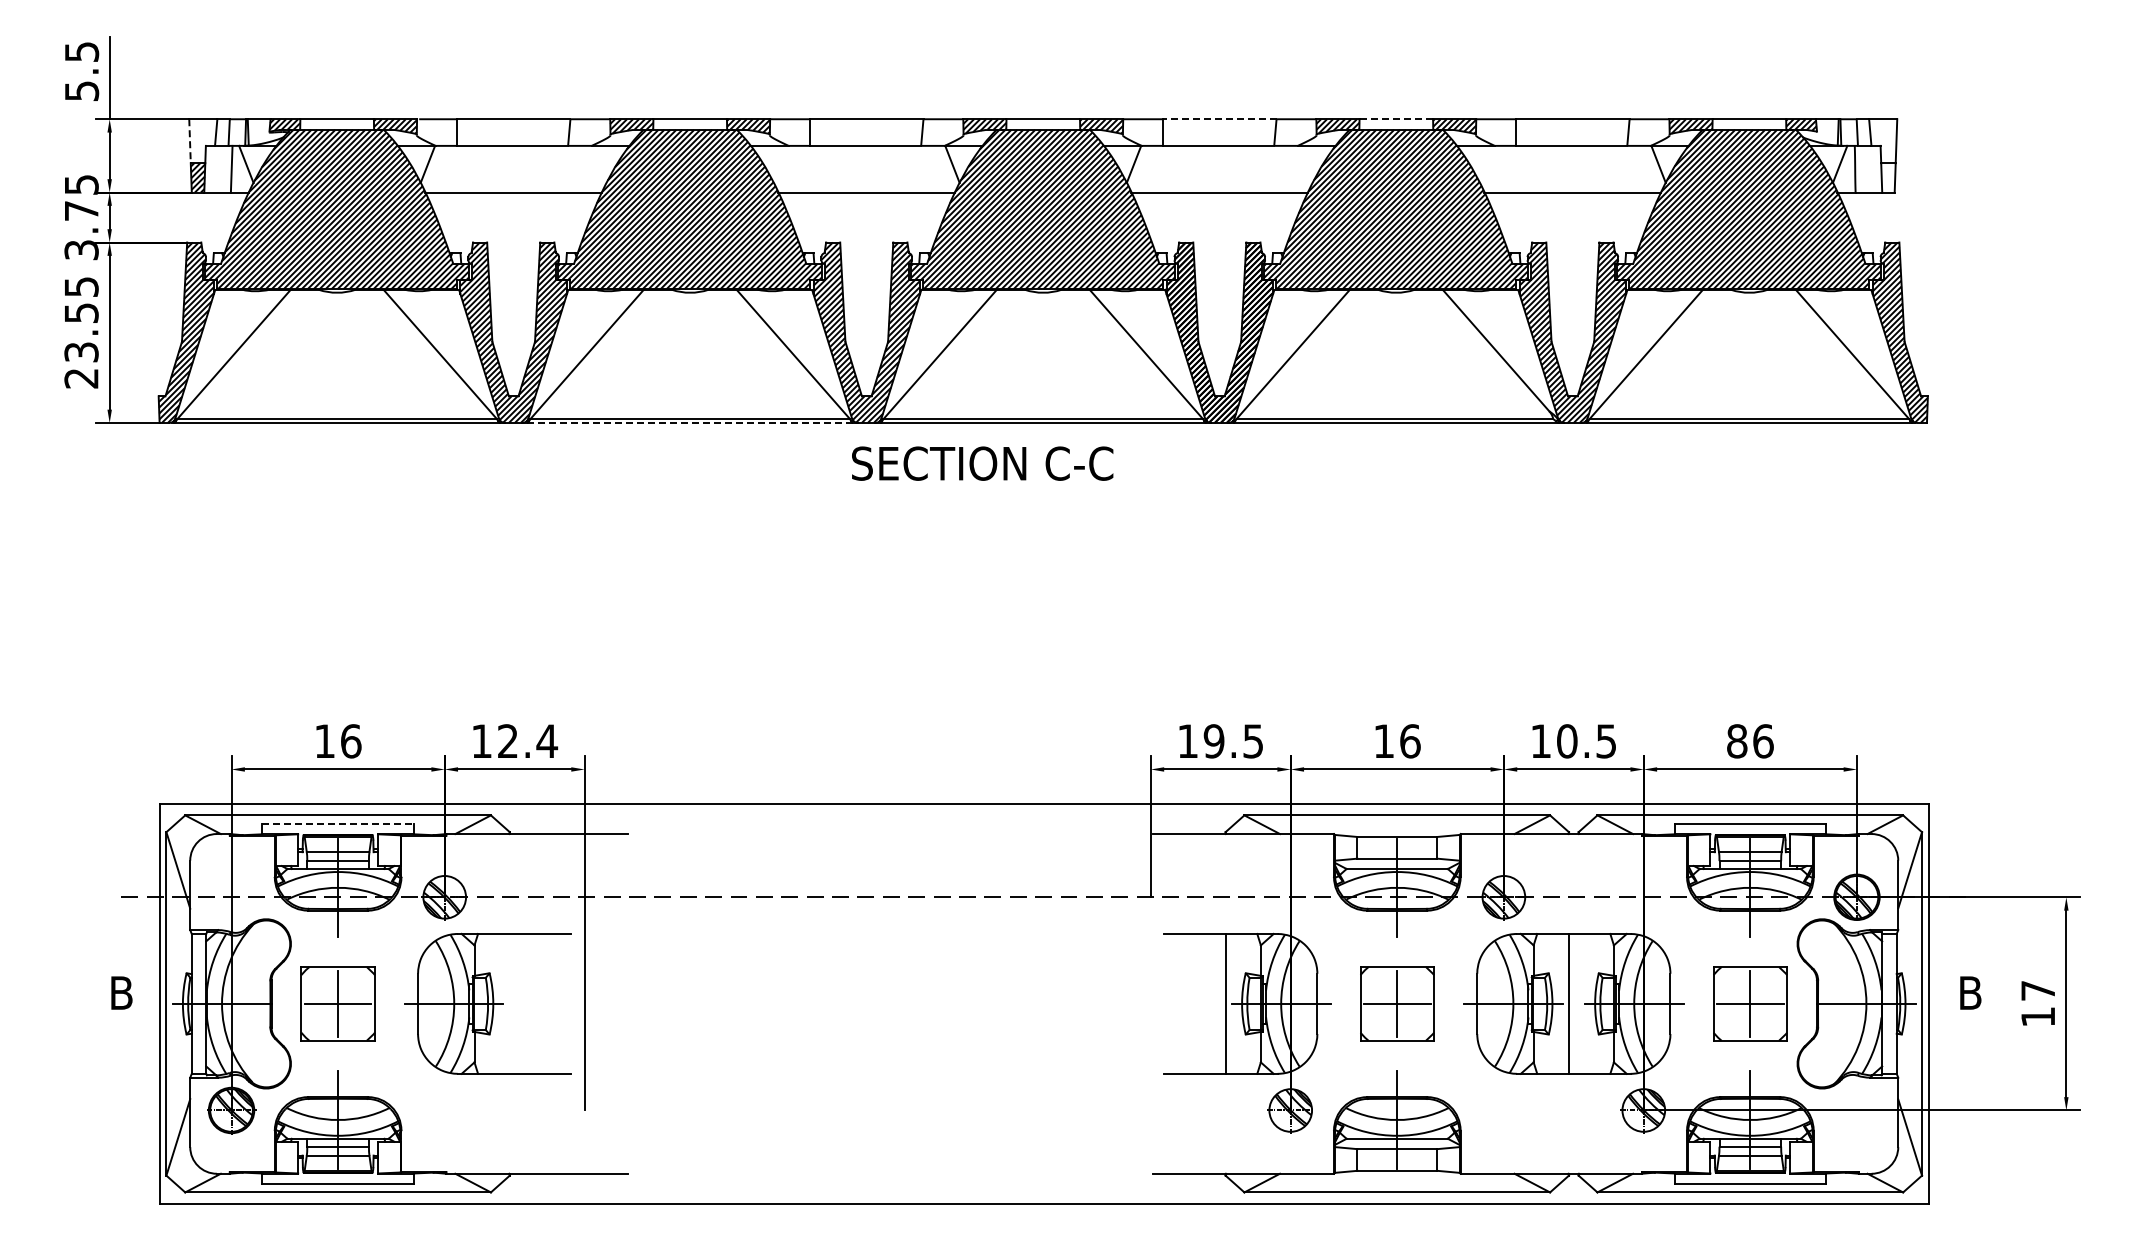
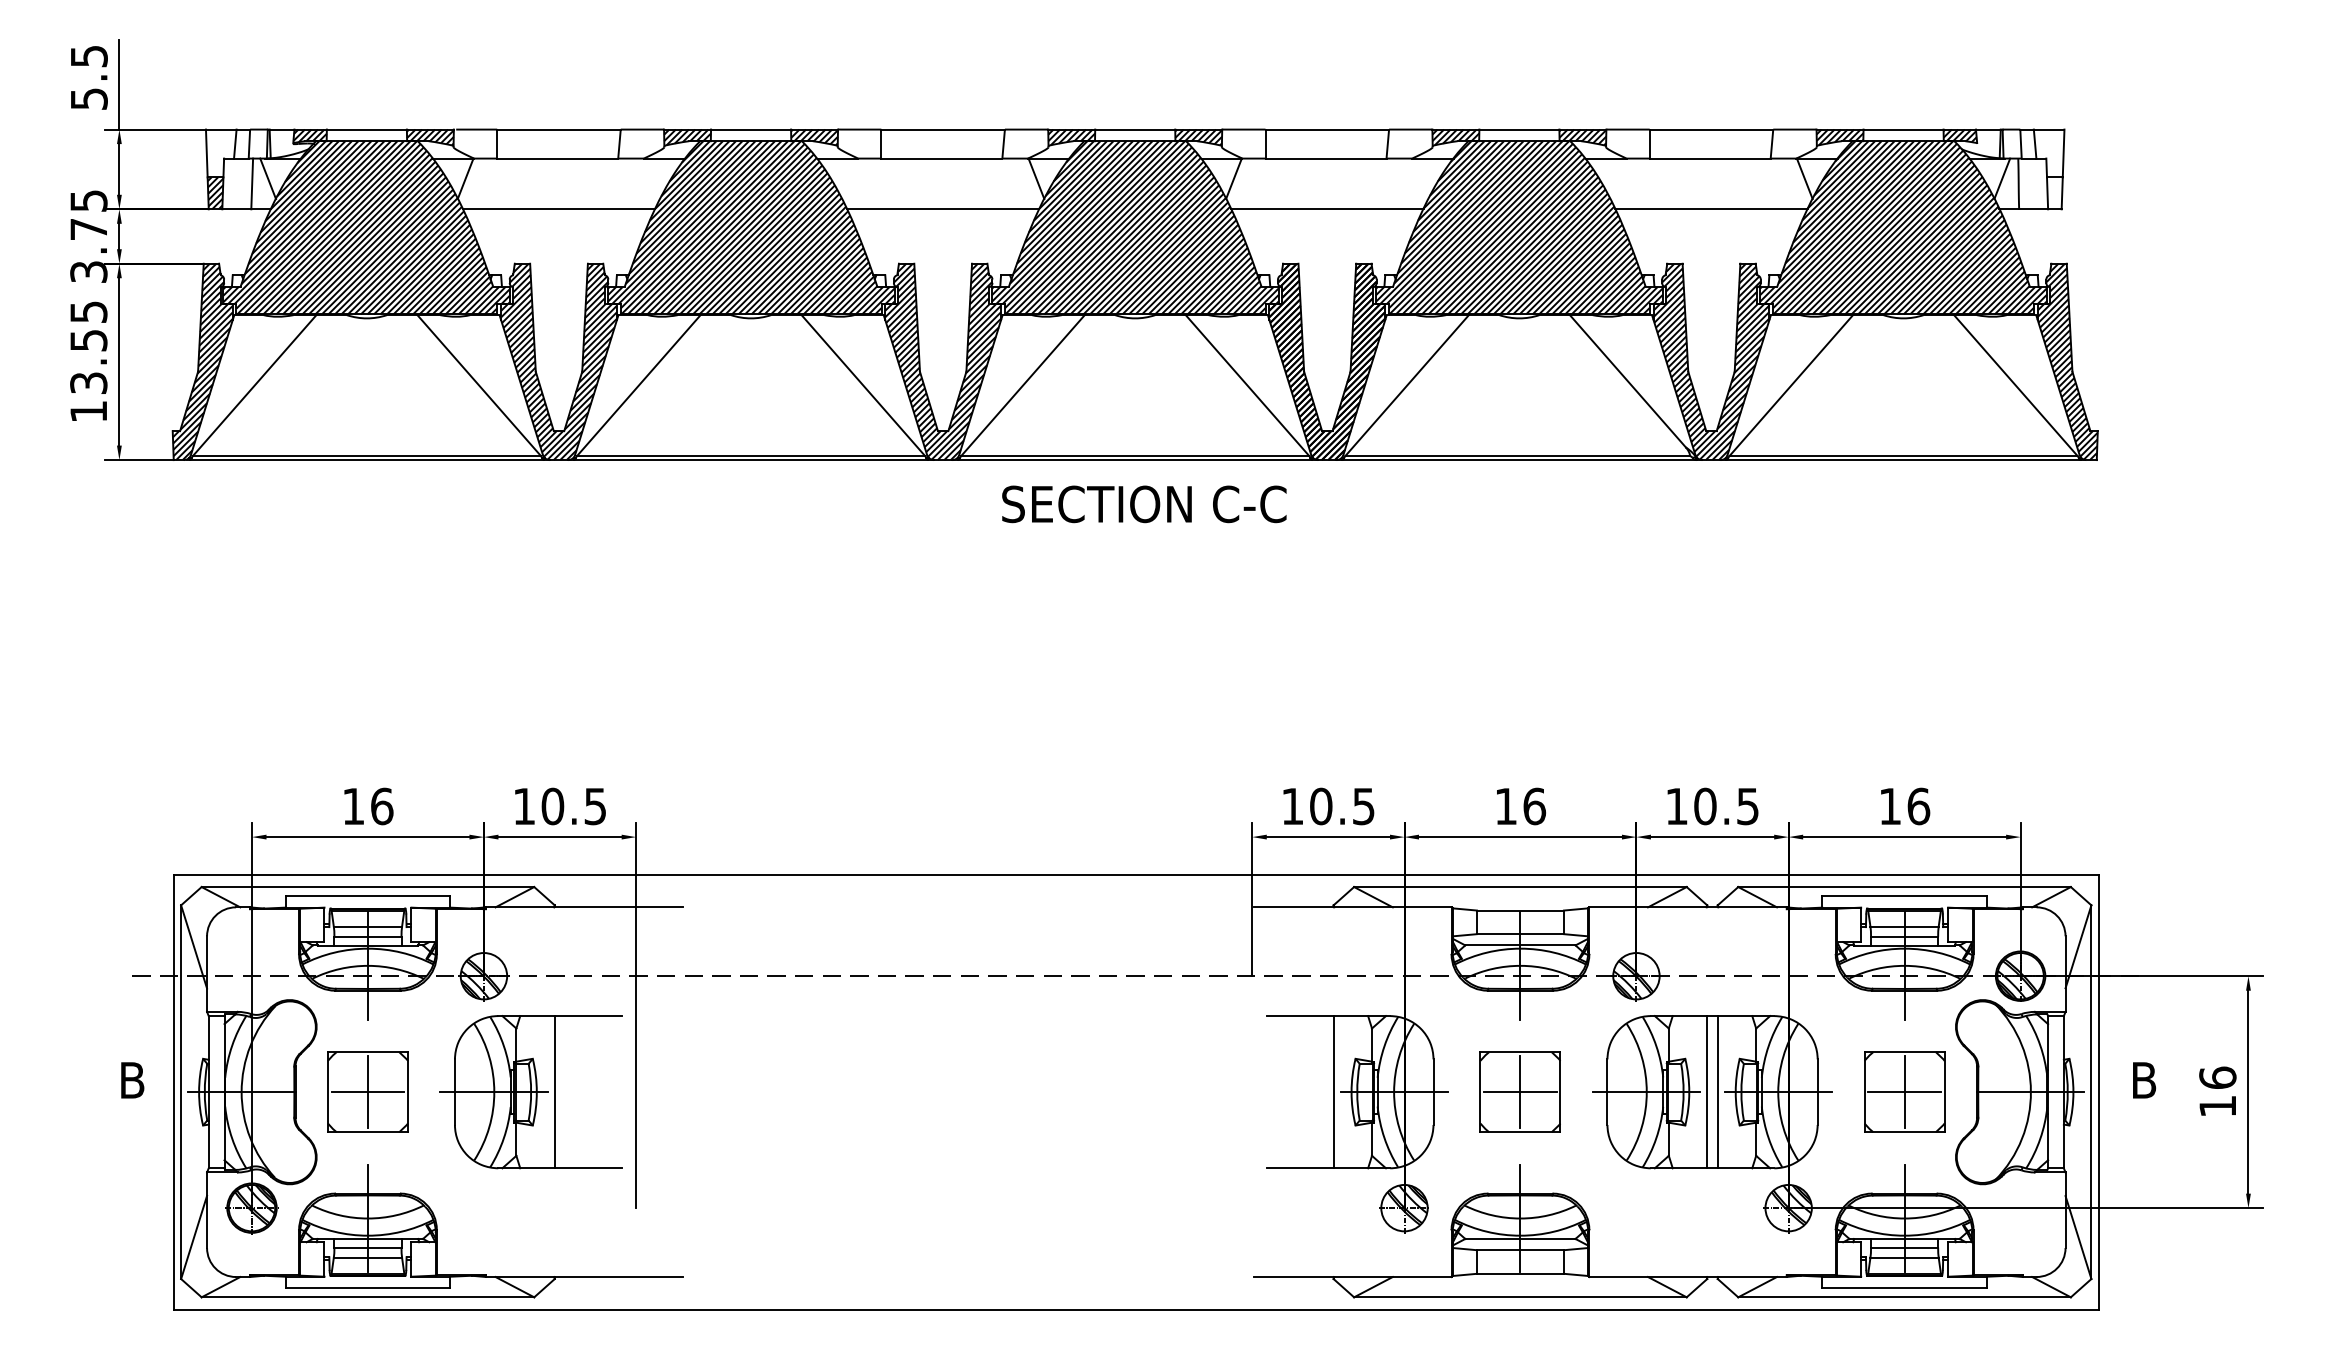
line: (1219, 119) -> (1326, 129), dashed -> solid
line: (1396, 119) -> (1519, 129), dashed -> solid
line: (190, 141) -> (207, 153), dashed -> solid
text: (81, 378) -> (88, 411), 23.55 -> 13.55
line: (690, 423) -> (751, 460), dashed -> solid
text: (982, 463) -> (1144, 504), moved
text: (527, 741) -> (574, 806), 12.4 -> 10.5
text: (1213, 741) -> (1320, 806), 19.5 -> 10.5
text: (1737, 741) -> (1890, 806), 86 -> 16
line: (338, 823) -> (368, 895), dashed -> solid
text: (2038, 990) -> (2218, 1077), 17 -> 16
line: (509, 1003) -> (554, 1091), added
line: (1578, 1003) -> (1717, 1091), added

